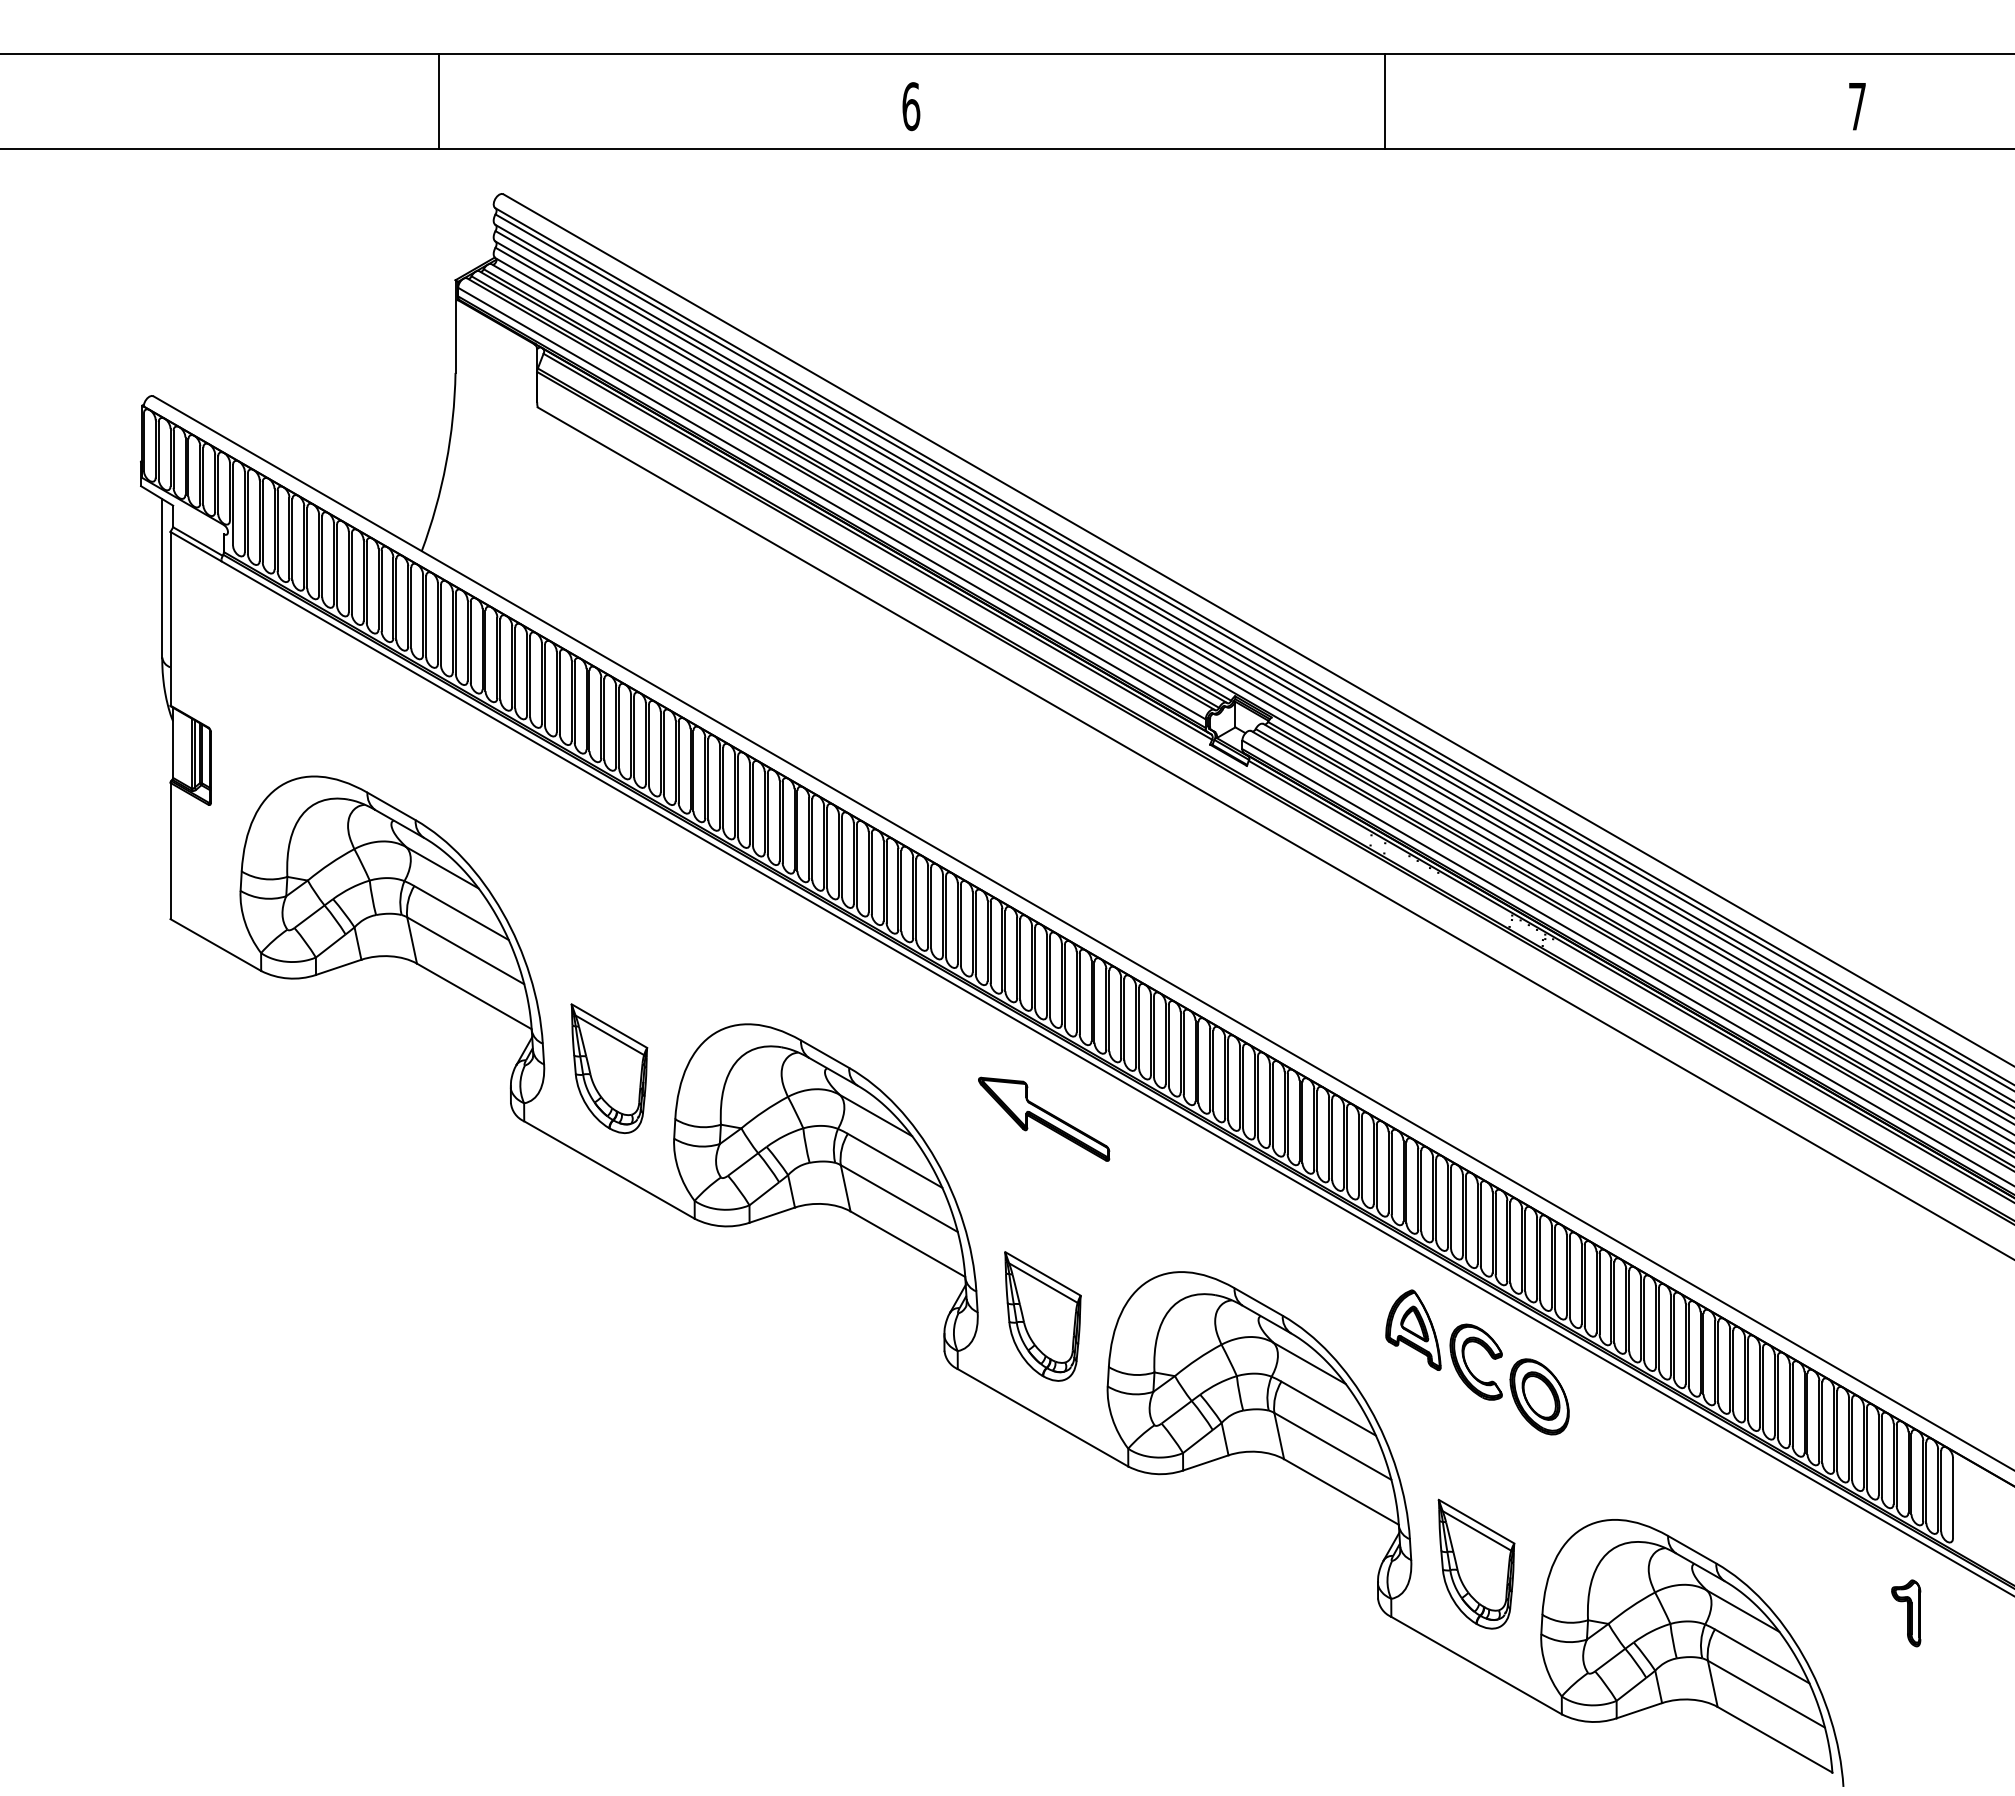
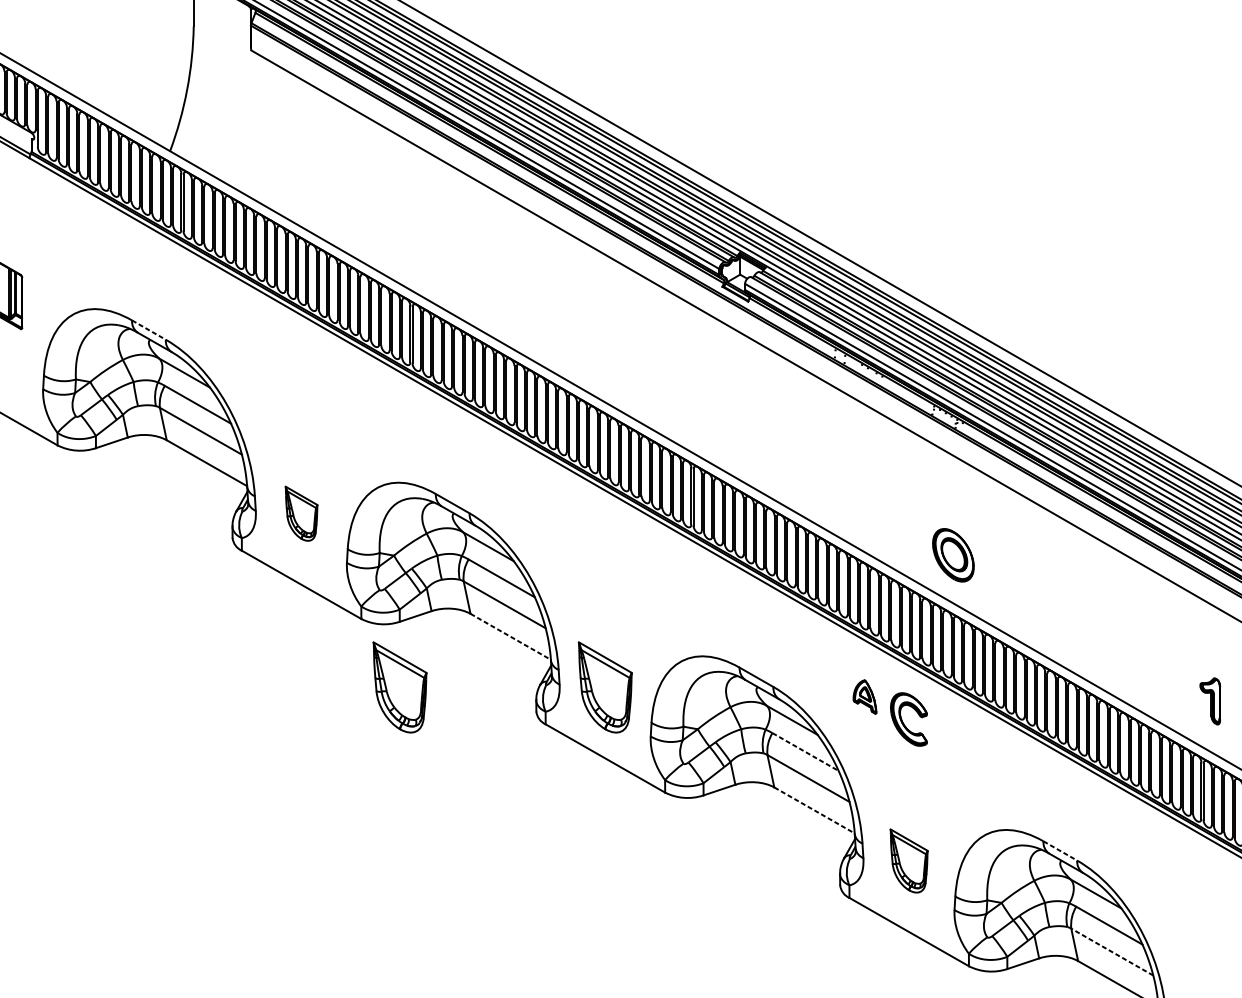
line: (391, 806) -> (148, 330), solid -> dashed
part: (609, 1068) -> (301, 513), size x0.6
part: (1044, 1118) -> (606, 548), removed
line: (908, 1244) -> (511, 637), solid -> dashed
part: (749, 1316) -> (399, 687), added
part: (1413, 1329) -> (865, 696), size x0.6
part: (1539, 1396) -> (953, 555), moved
line: (1329, 1408) -> (806, 751), solid -> dashed
line: (1341, 1492) -> (814, 810), solid -> dashed
line: (1692, 1549) -> (1060, 850), solid -> dashed
part: (1476, 1563) -> (909, 860), size x0.7
part: (1906, 1613) -> (1210, 701), moved
line: (1765, 1693) -> (1111, 951), solid -> dashed

